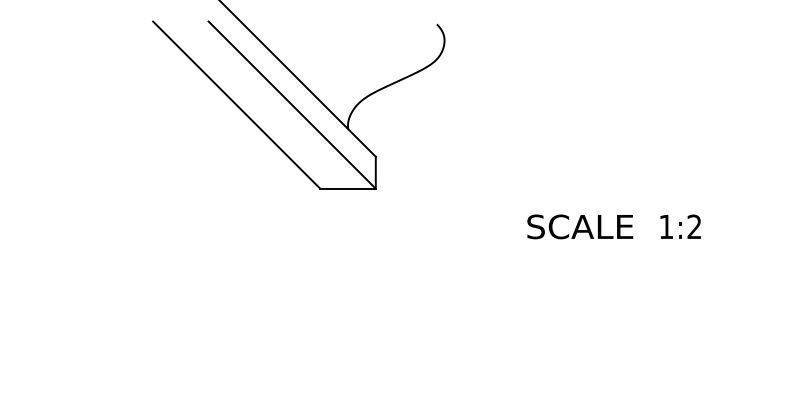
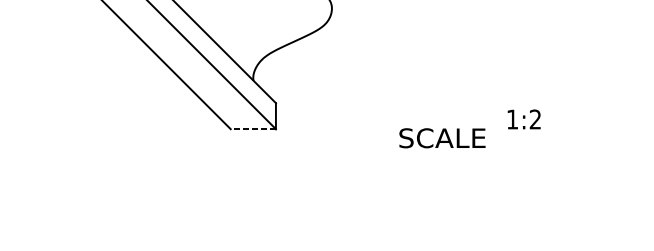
line: (348, 188) -> (253, 128), solid -> dashed
text: (580, 226) -> (442, 137), moved
text: (680, 226) -> (524, 119), moved

